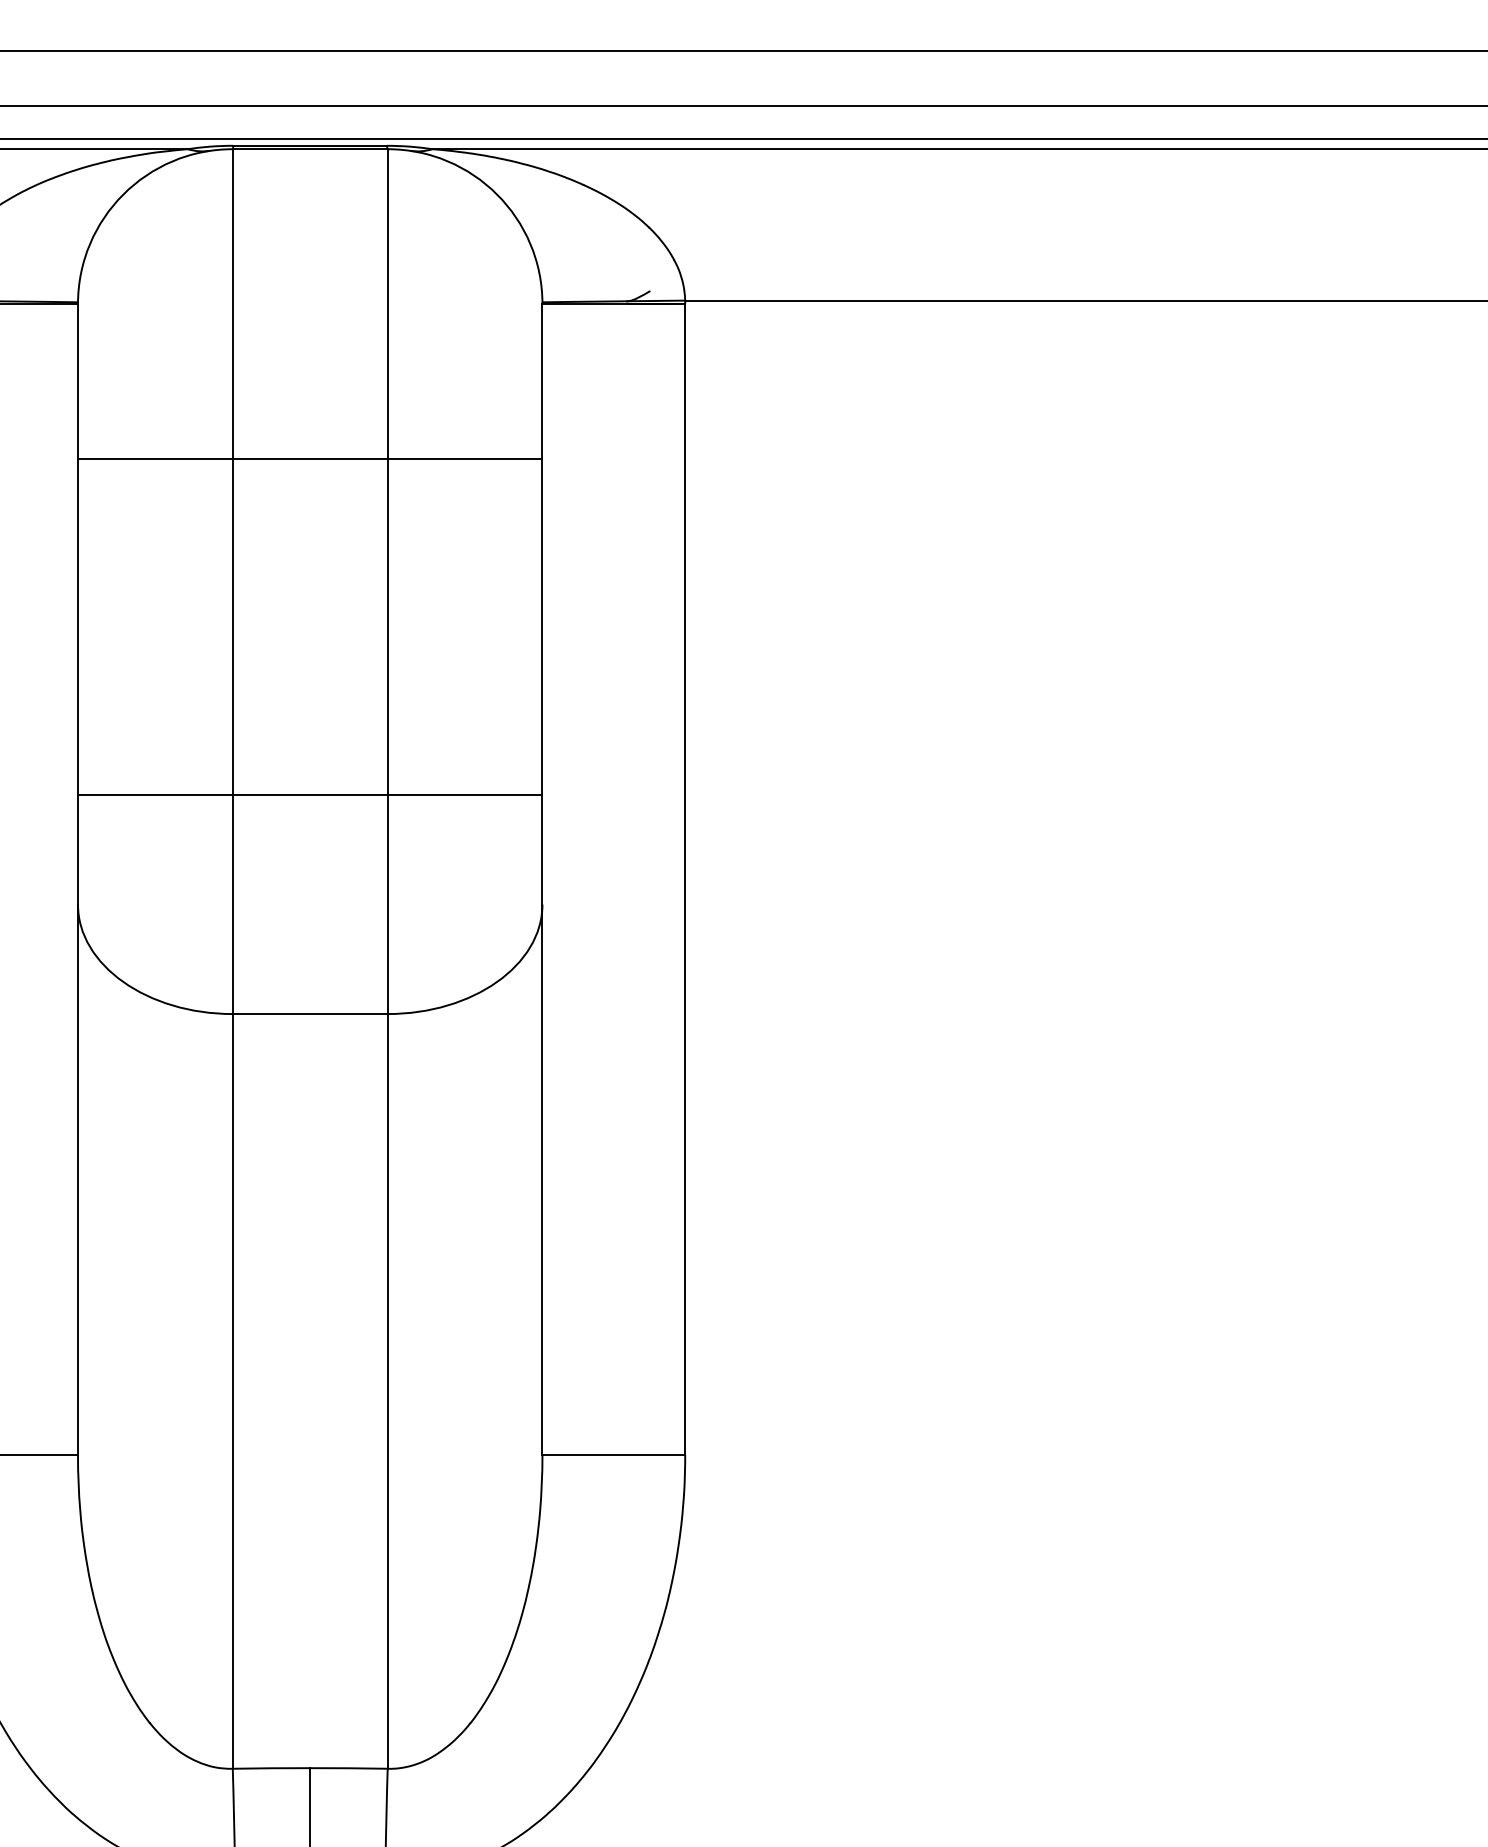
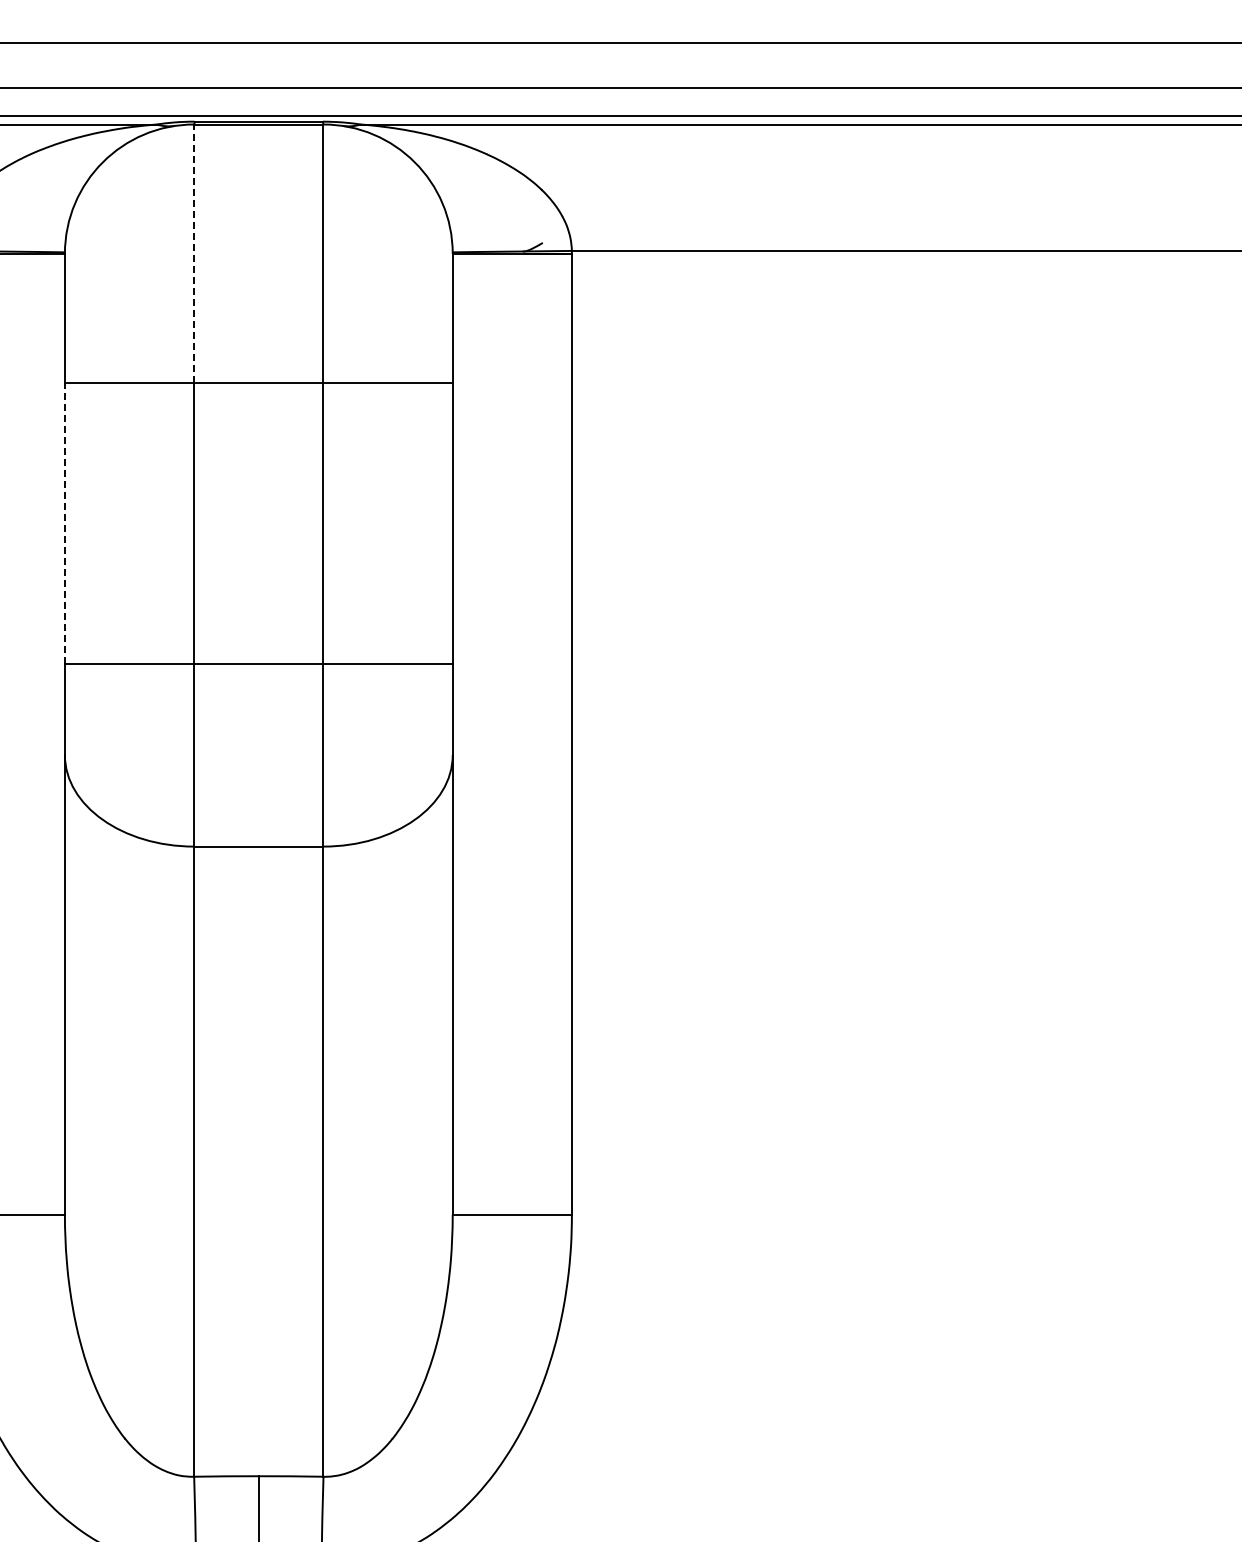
line: (233, 303) -> (194, 253), solid -> dashed
line: (77, 625) -> (64, 522), solid -> dashed

